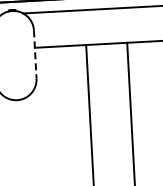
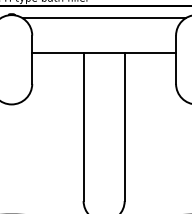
line: (35, 55) -> (32, 60), dashed -> solid

